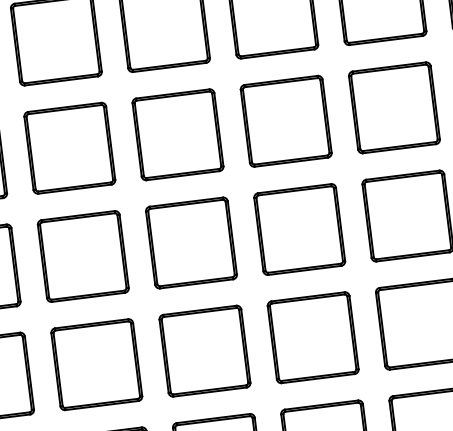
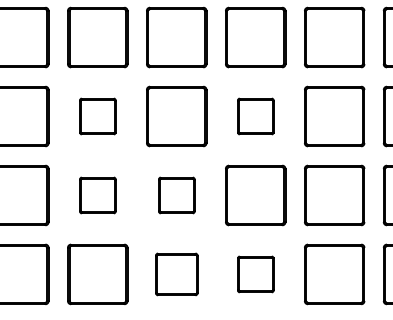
part: (285, 121) -> (255, 116), size x0.6
part: (69, 148) -> (97, 116), size x0.6
part: (191, 243) -> (176, 195), size x0.6
part: (82, 256) -> (97, 195), size x0.6
part: (312, 337) -> (255, 274), size x0.6
part: (204, 351) -> (176, 274), size x0.7

